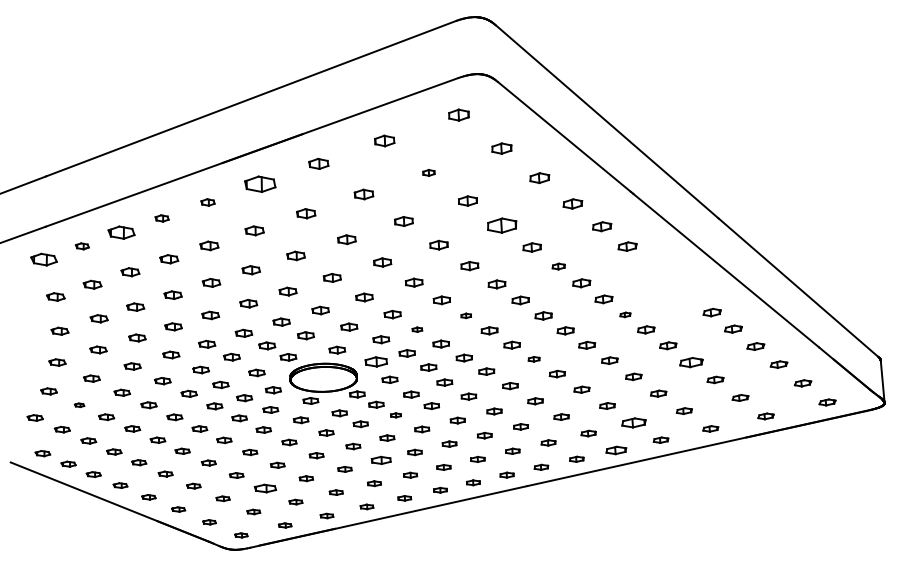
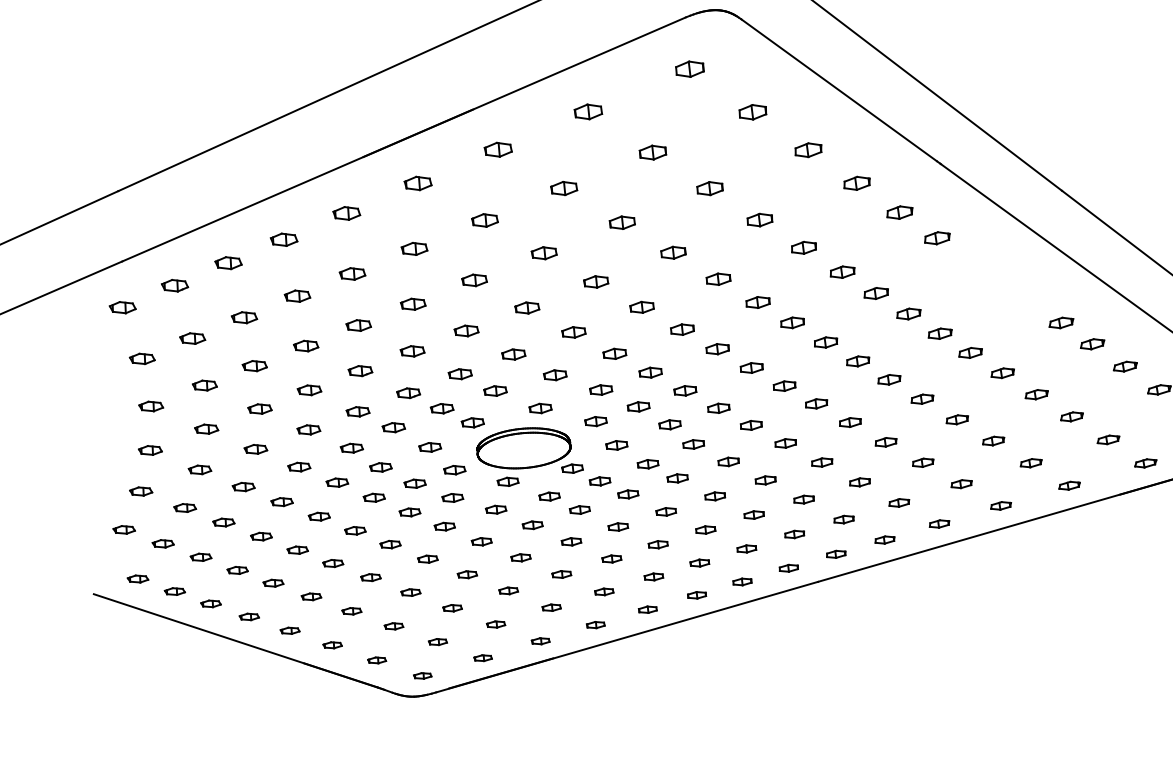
part: (428, 172) -> (652, 152), size x1.67
part: (259, 184) -> (417, 183), size x0.62
part: (207, 202) -> (346, 213), size x1.43
part: (161, 218) -> (283, 239), size x1.43
part: (501, 225) -> (759, 219), size x0.62
part: (121, 232) -> (228, 262), size x0.71
part: (82, 246) -> (175, 285), size x1.43
part: (44, 259) -> (123, 307), size x0.71
part: (558, 266) -> (842, 272), size x1.43
part: (625, 314) -> (940, 333), size x1.67
part: (466, 315) -> (718, 348), size x1.67
part: (417, 329) -> (650, 372), size x1.67
part: (533, 359) -> (815, 404), size x1.43
part: (375, 361) -> (594, 420), size x0.71
part: (691, 362) -> (1036, 394), size x0.71
part: (79, 405) -> (184, 508), size x1.67
part: (395, 415) -> (627, 494), size x1.43
part: (633, 422) -> (960, 483), size x0.62
part: (616, 449) -> (939, 522), size x0.71
part: (381, 460) -> (612, 558), size x0.71
part: (265, 488) -> (452, 608), size x0.62

